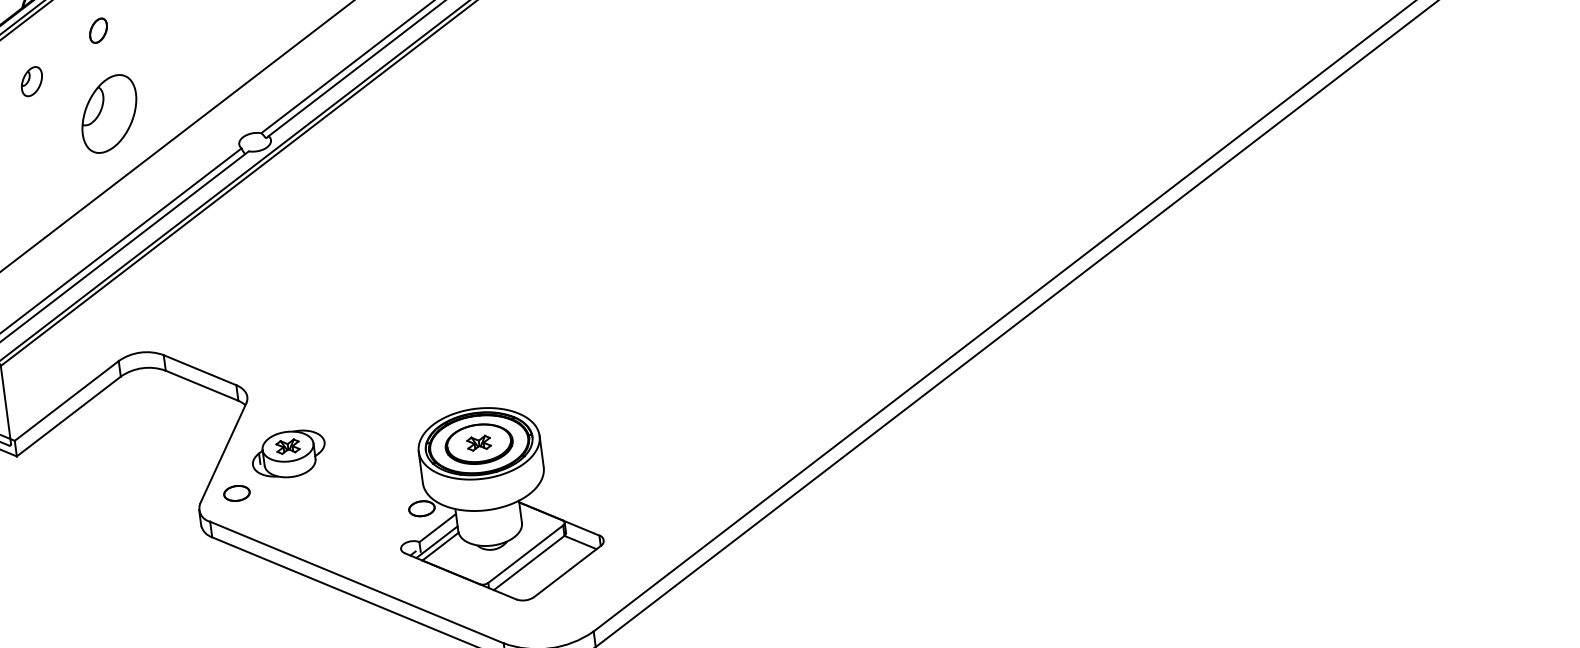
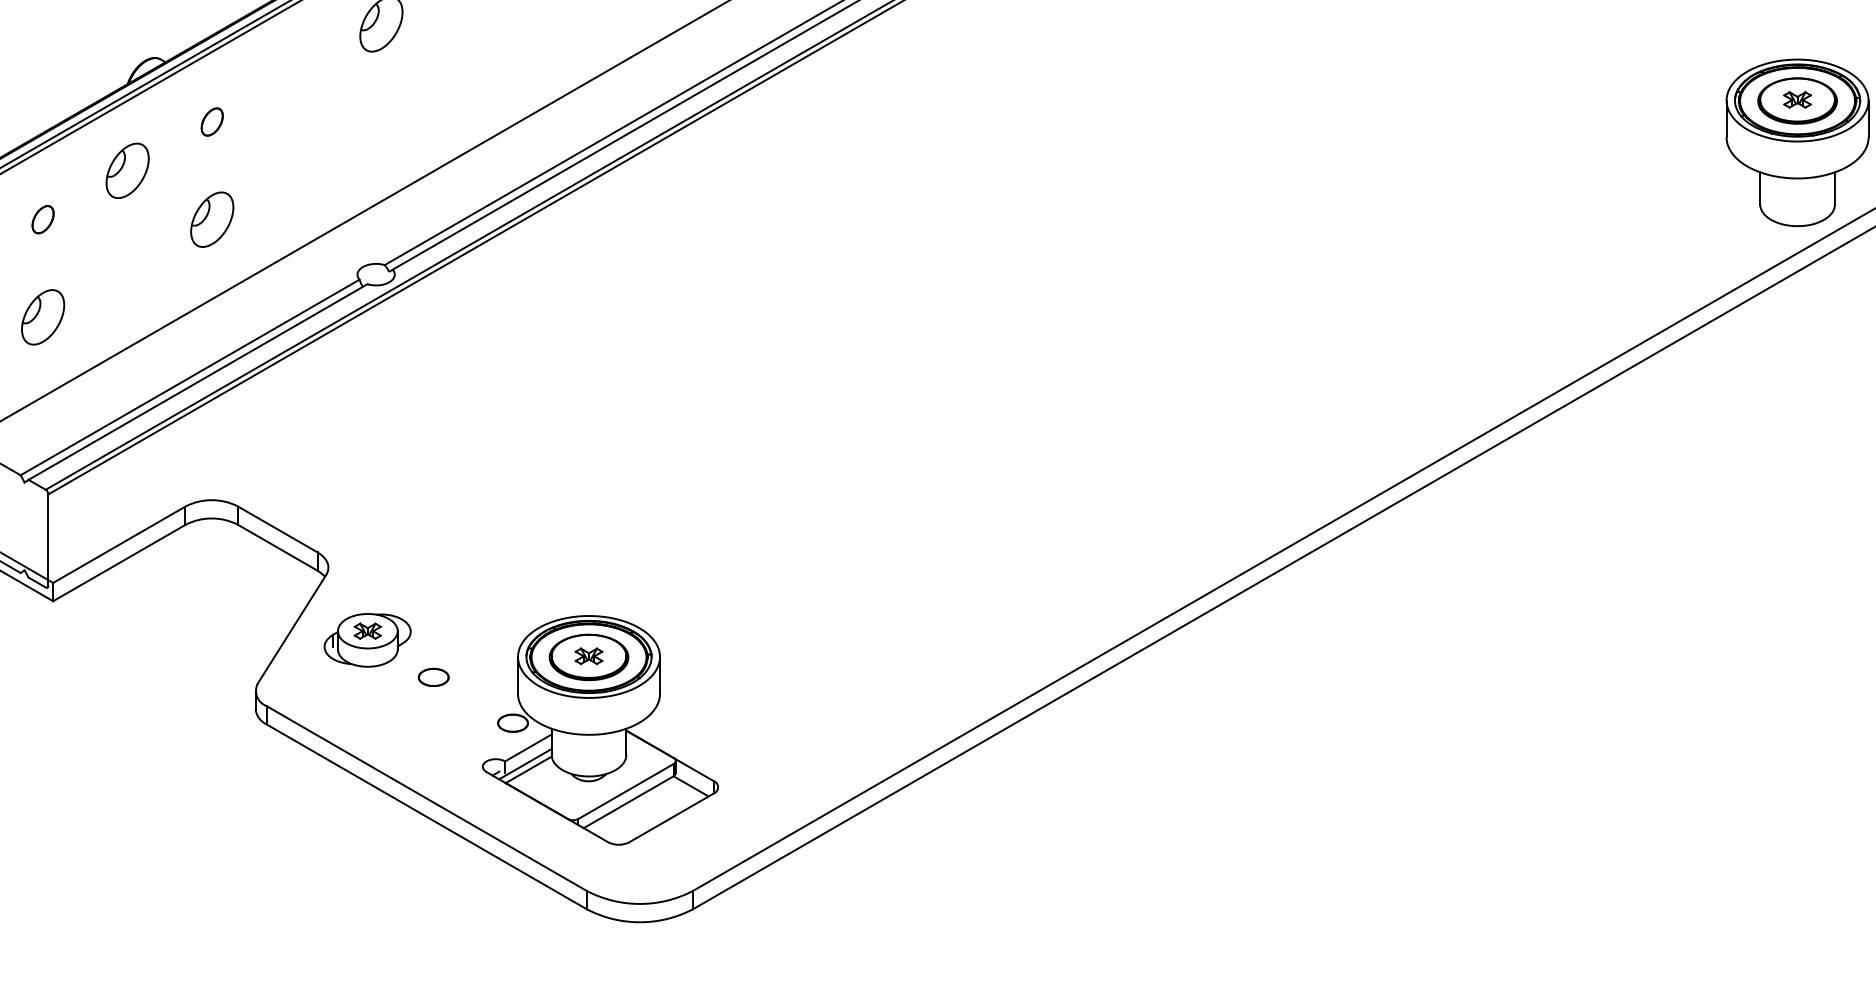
part: (31, 81) -> (127, 170), size x1.67
part: (109, 113) -> (212, 219), size x0.62
part: (236, 492) -> (433, 676), moved

